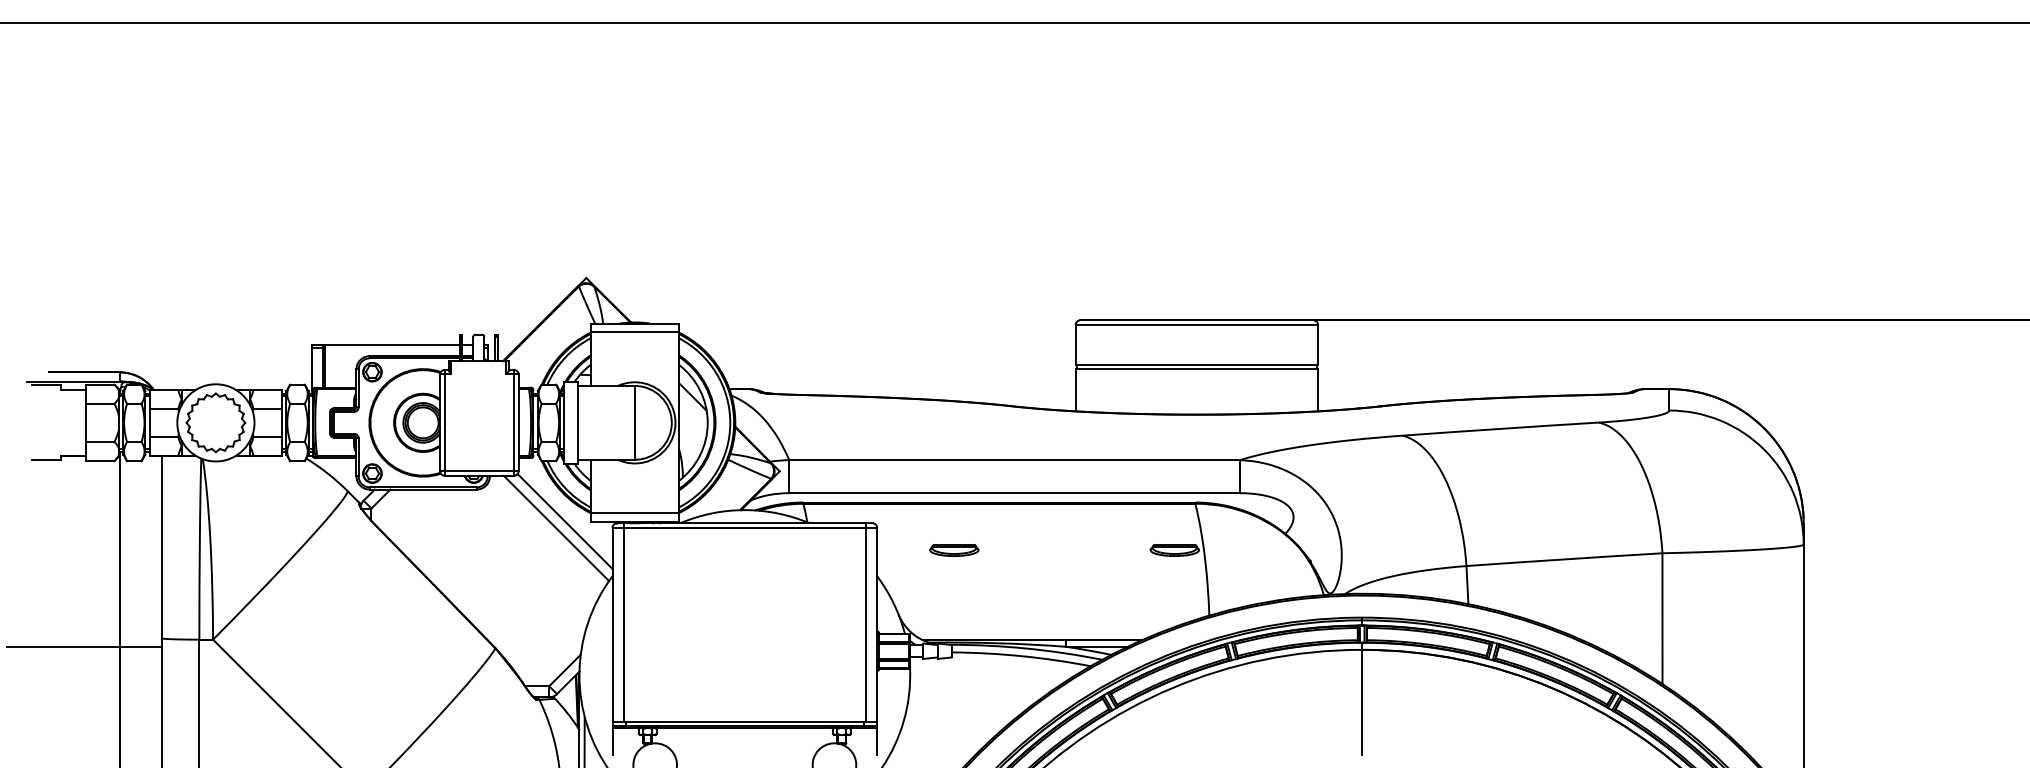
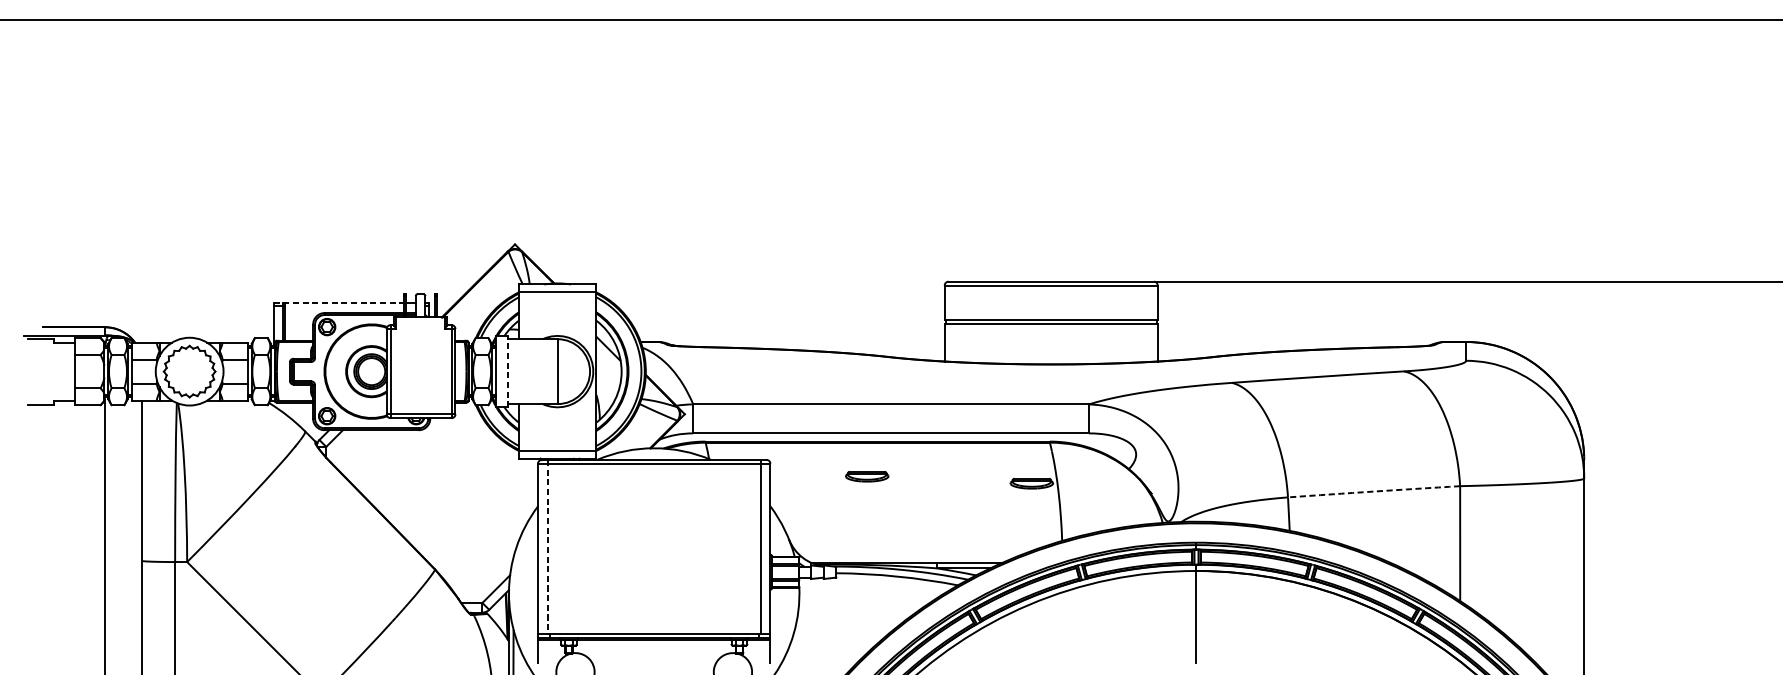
line: (386, 344) -> (339, 302), solid -> dashed
line: (578, 422) -> (508, 371), solid -> dashed
line: (564, 521) -> (495, 458), removed
line: (556, 528) -> (488, 464), removed
part: (954, 550) -> (867, 476), moved
arc: (1564, 559) -> (1374, 491), solid -> dashed
line: (623, 623) -> (547, 547), solid -> dashed
line: (84, 646) -> (74, 568), removed

